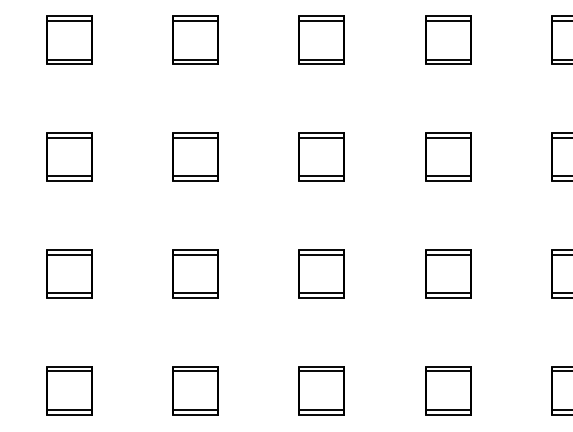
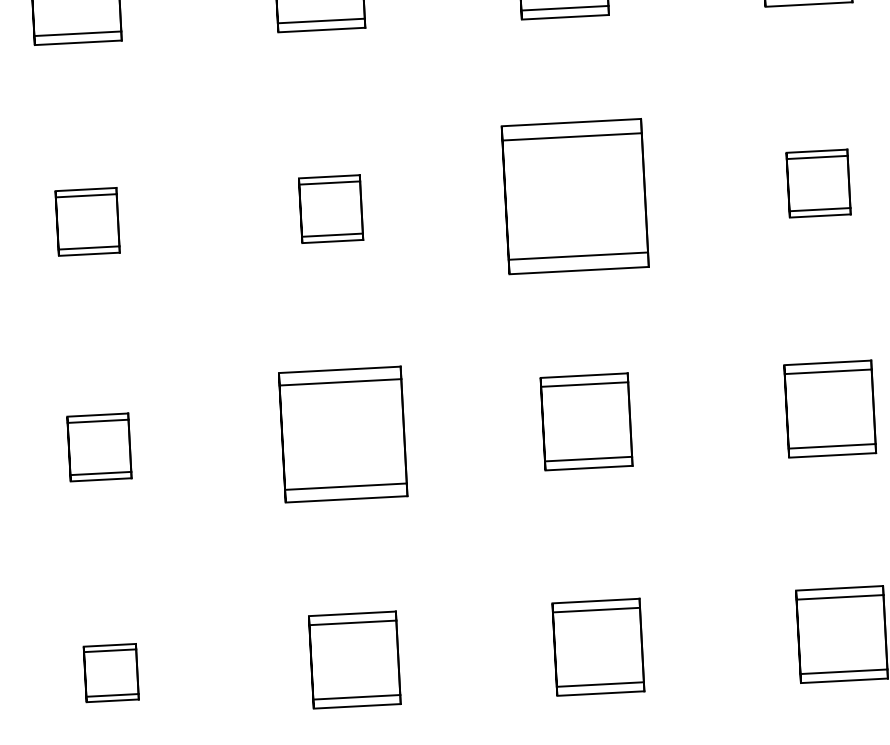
part: (69, 156) -> (87, 220), size x0.7
part: (195, 156) -> (330, 208), size x0.7
part: (321, 156) -> (573, 195), size x1.6
part: (448, 156) -> (819, 182), size x0.7
part: (69, 273) -> (99, 446), size x0.7
part: (195, 273) -> (342, 433), size x1.4
part: (69, 390) -> (111, 672), size x0.6

